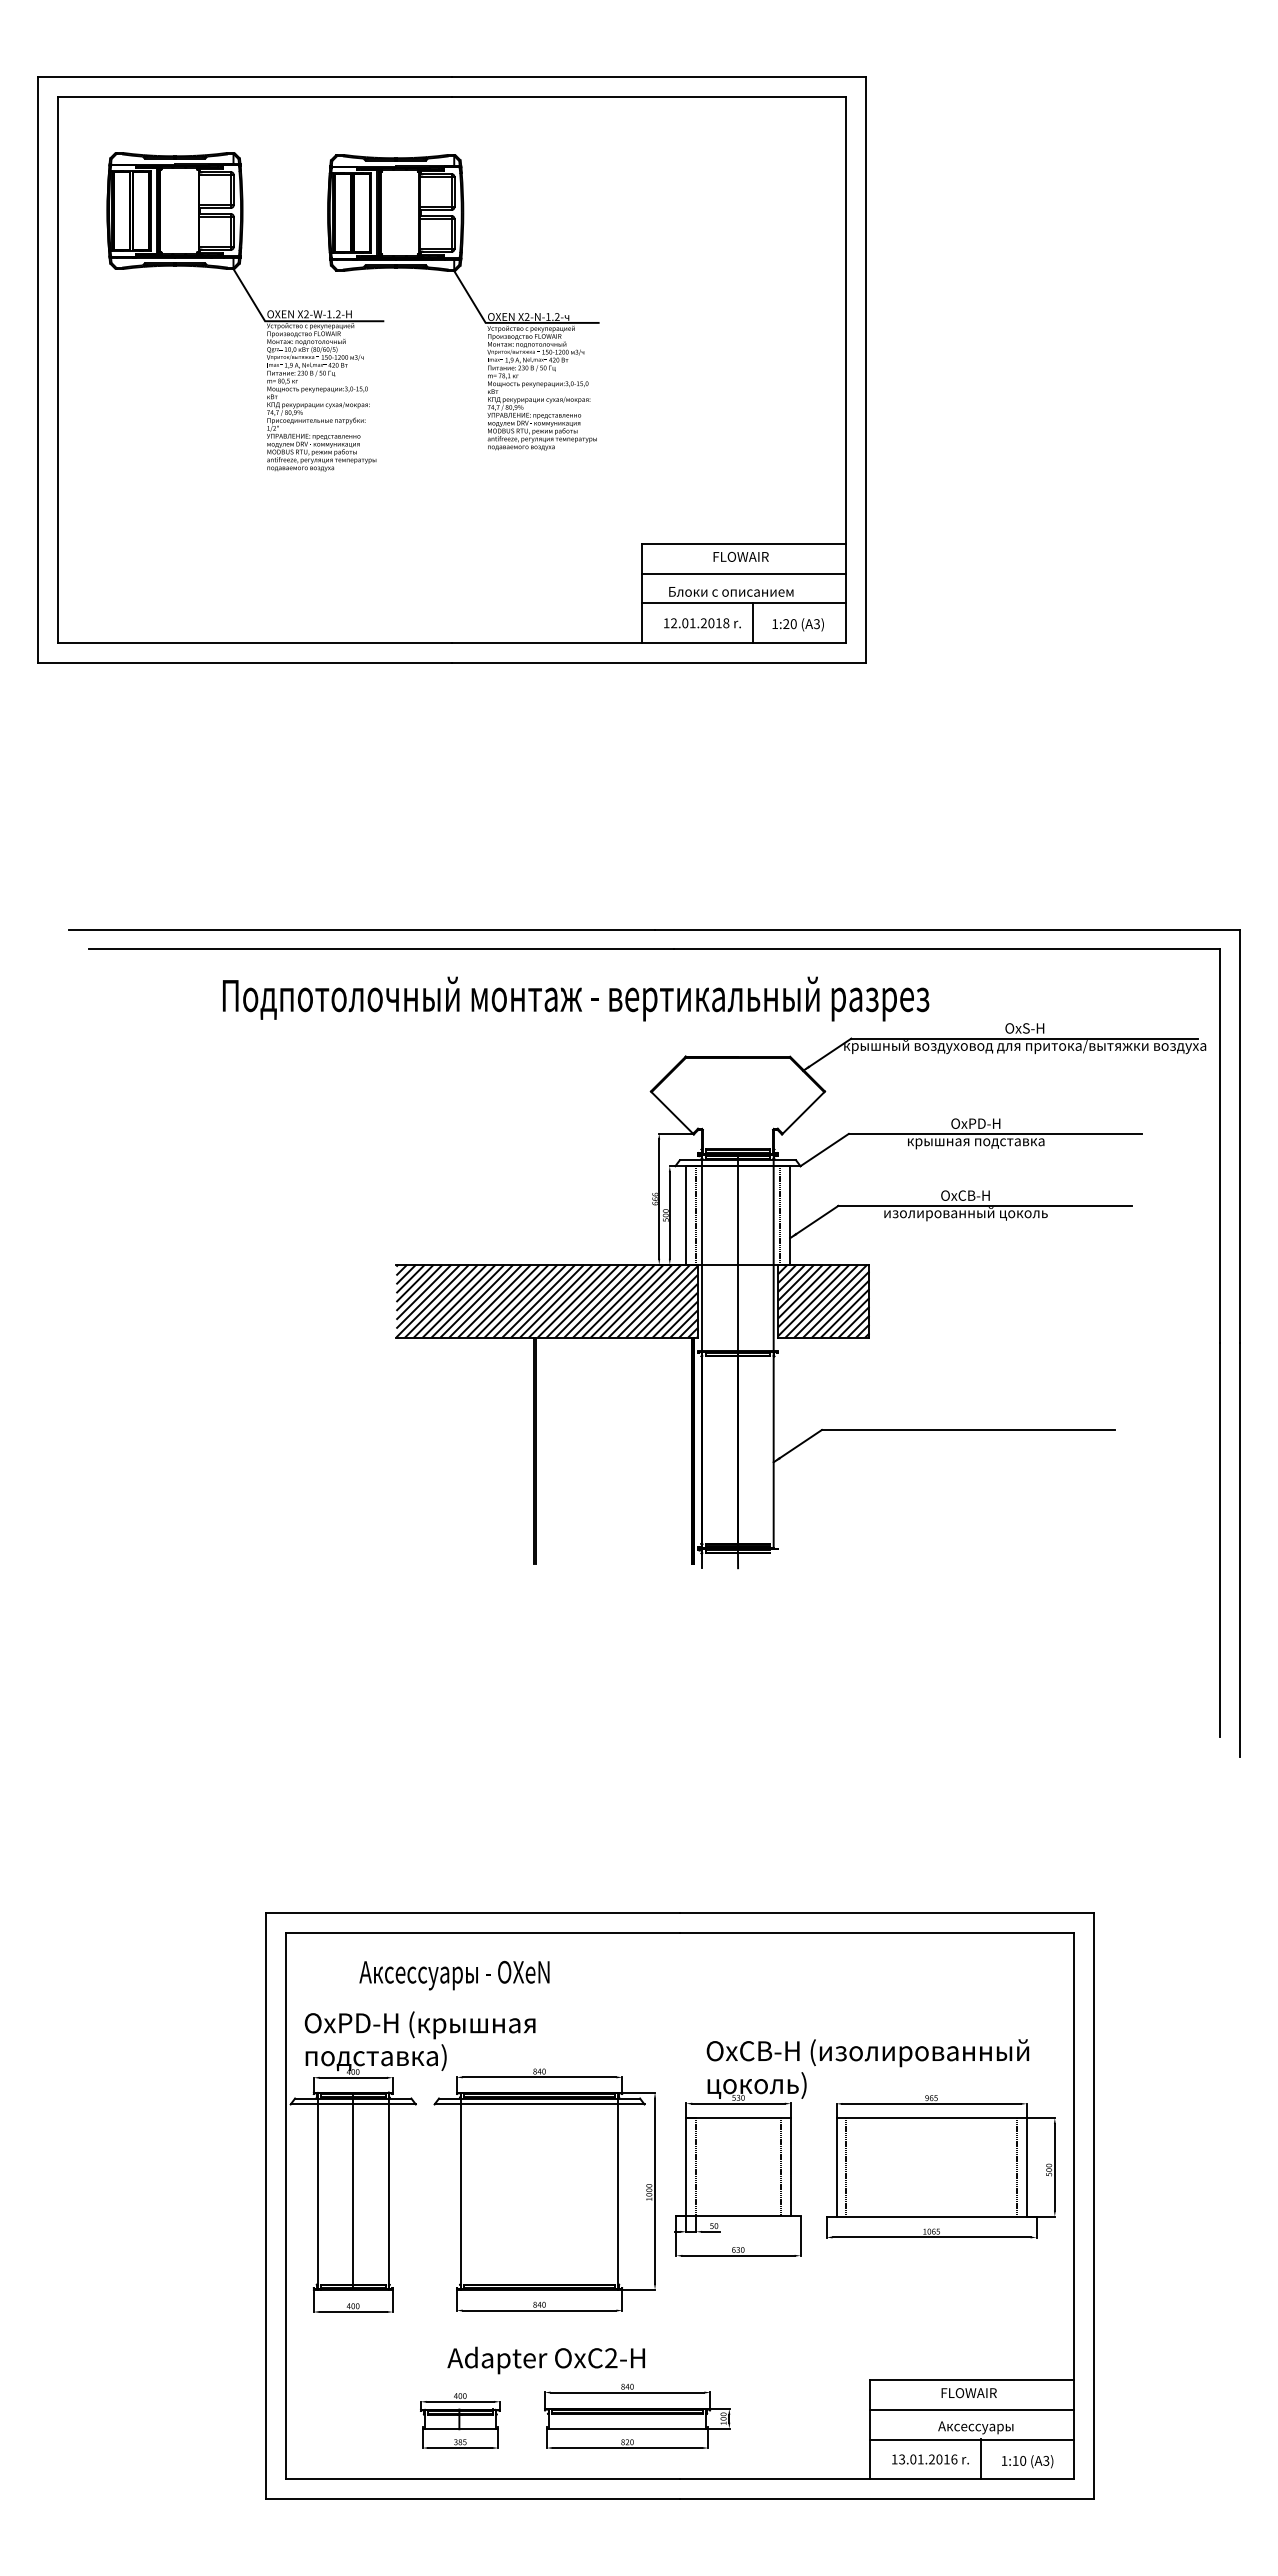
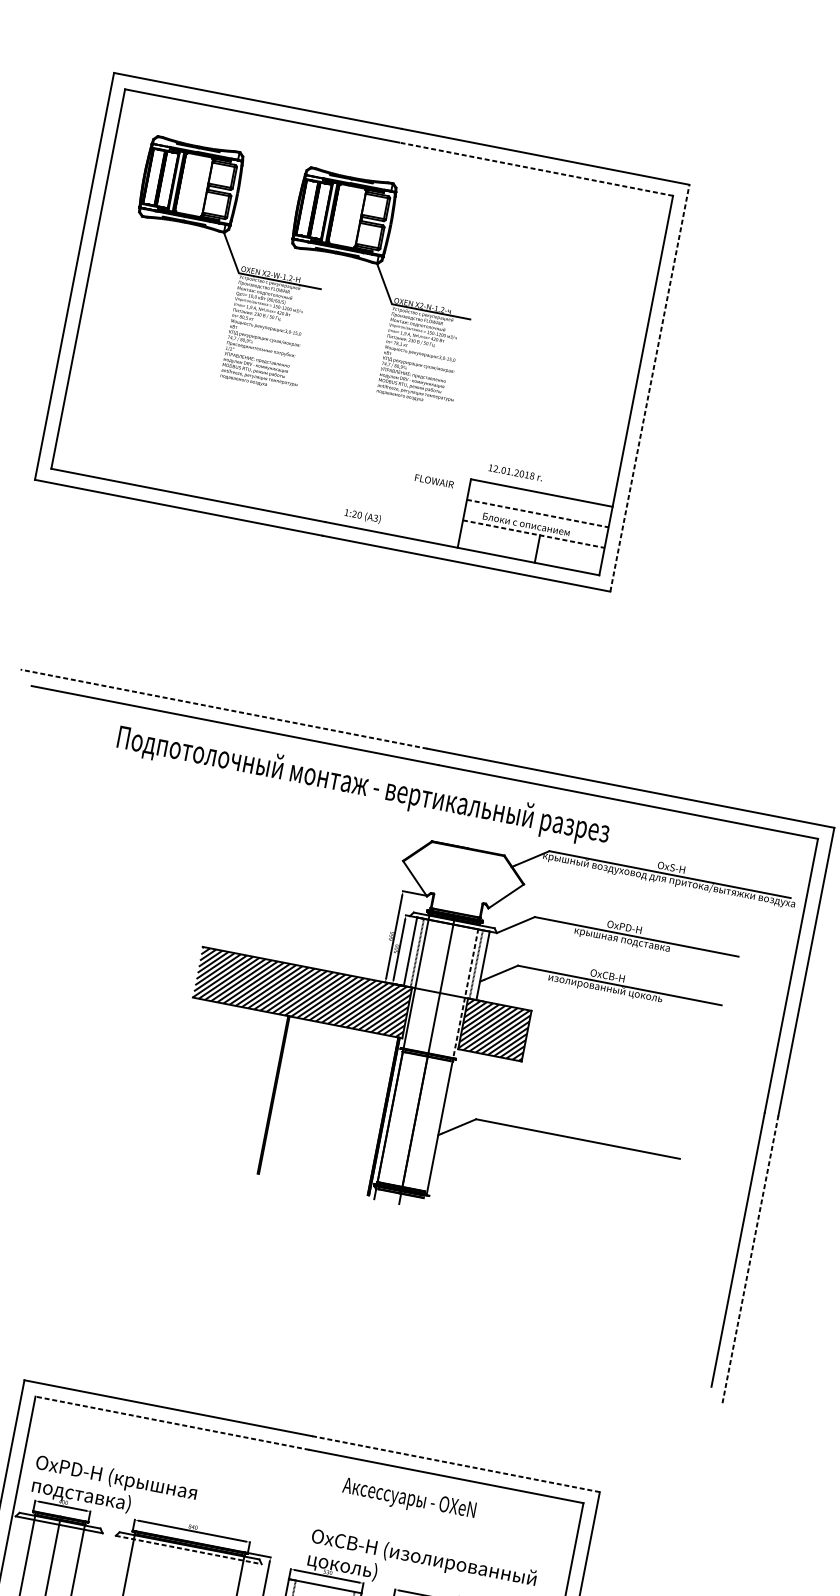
line: (648, 96) -> (535, 168), solid -> dashed
line: (865, 369) -> (649, 387), solid -> dashed
text: (740, 556) -> (434, 480), moved
line: (744, 573) -> (538, 513), solid -> dashed
line: (744, 603) -> (534, 534), solid -> dashed
text: (702, 623) -> (515, 472), moved
text: (797, 624) -> (362, 516), moved
line: (361, 929) -> (223, 709), solid -> dashed
line: (773, 1252) -> (466, 989), solid -> dashed
line: (1239, 1550) -> (750, 1259), solid -> dashed
line: (886, 1913) -> (455, 1464), solid -> dashed
line: (482, 1933) -> (172, 1423), solid -> dashed
text: (454, 1975) -> (409, 1499), moved
line: (539, 2104) -> (188, 1550), solid -> dashed

